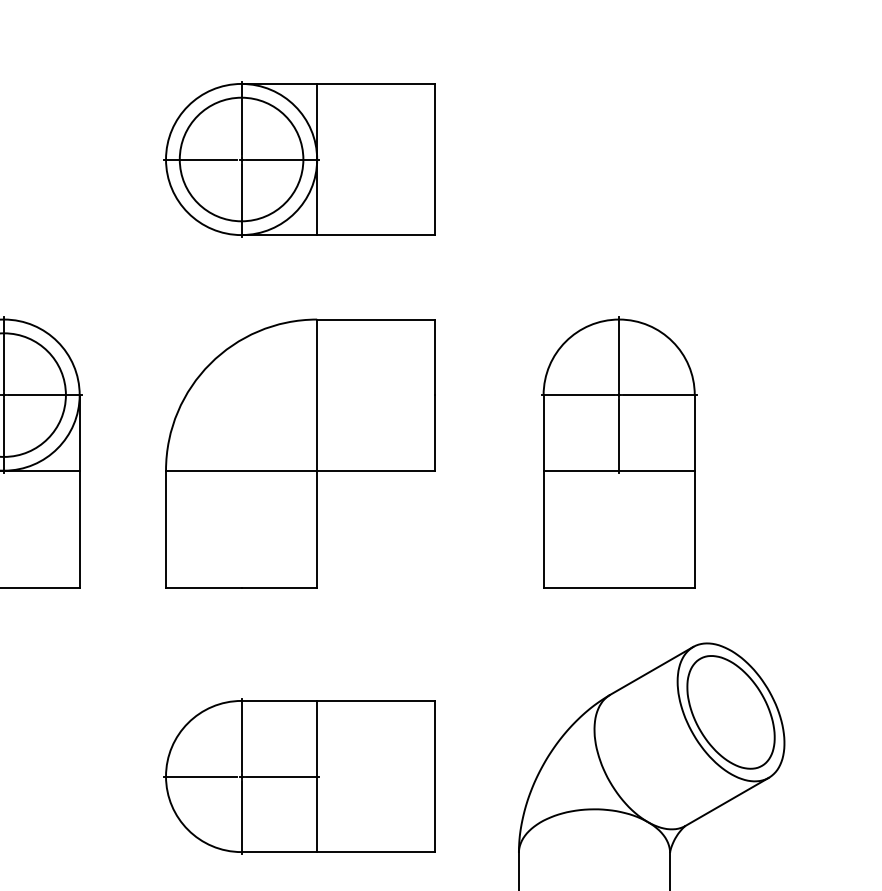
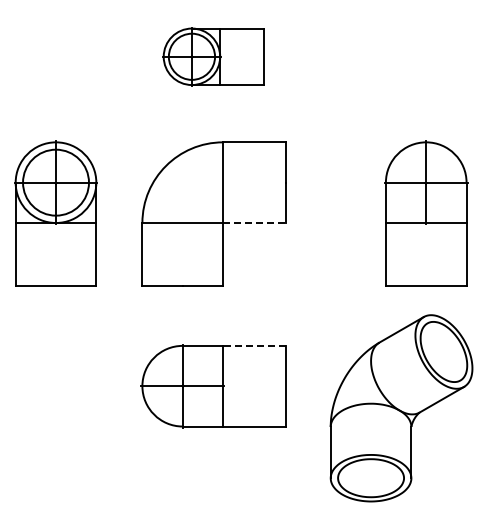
part: (299, 158) -> (213, 56), size x0.7
part: (619, 452) -> (426, 213), moved
line: (376, 471) -> (254, 223), solid -> dashed
line: (374, 700) -> (253, 345), solid -> dashed

